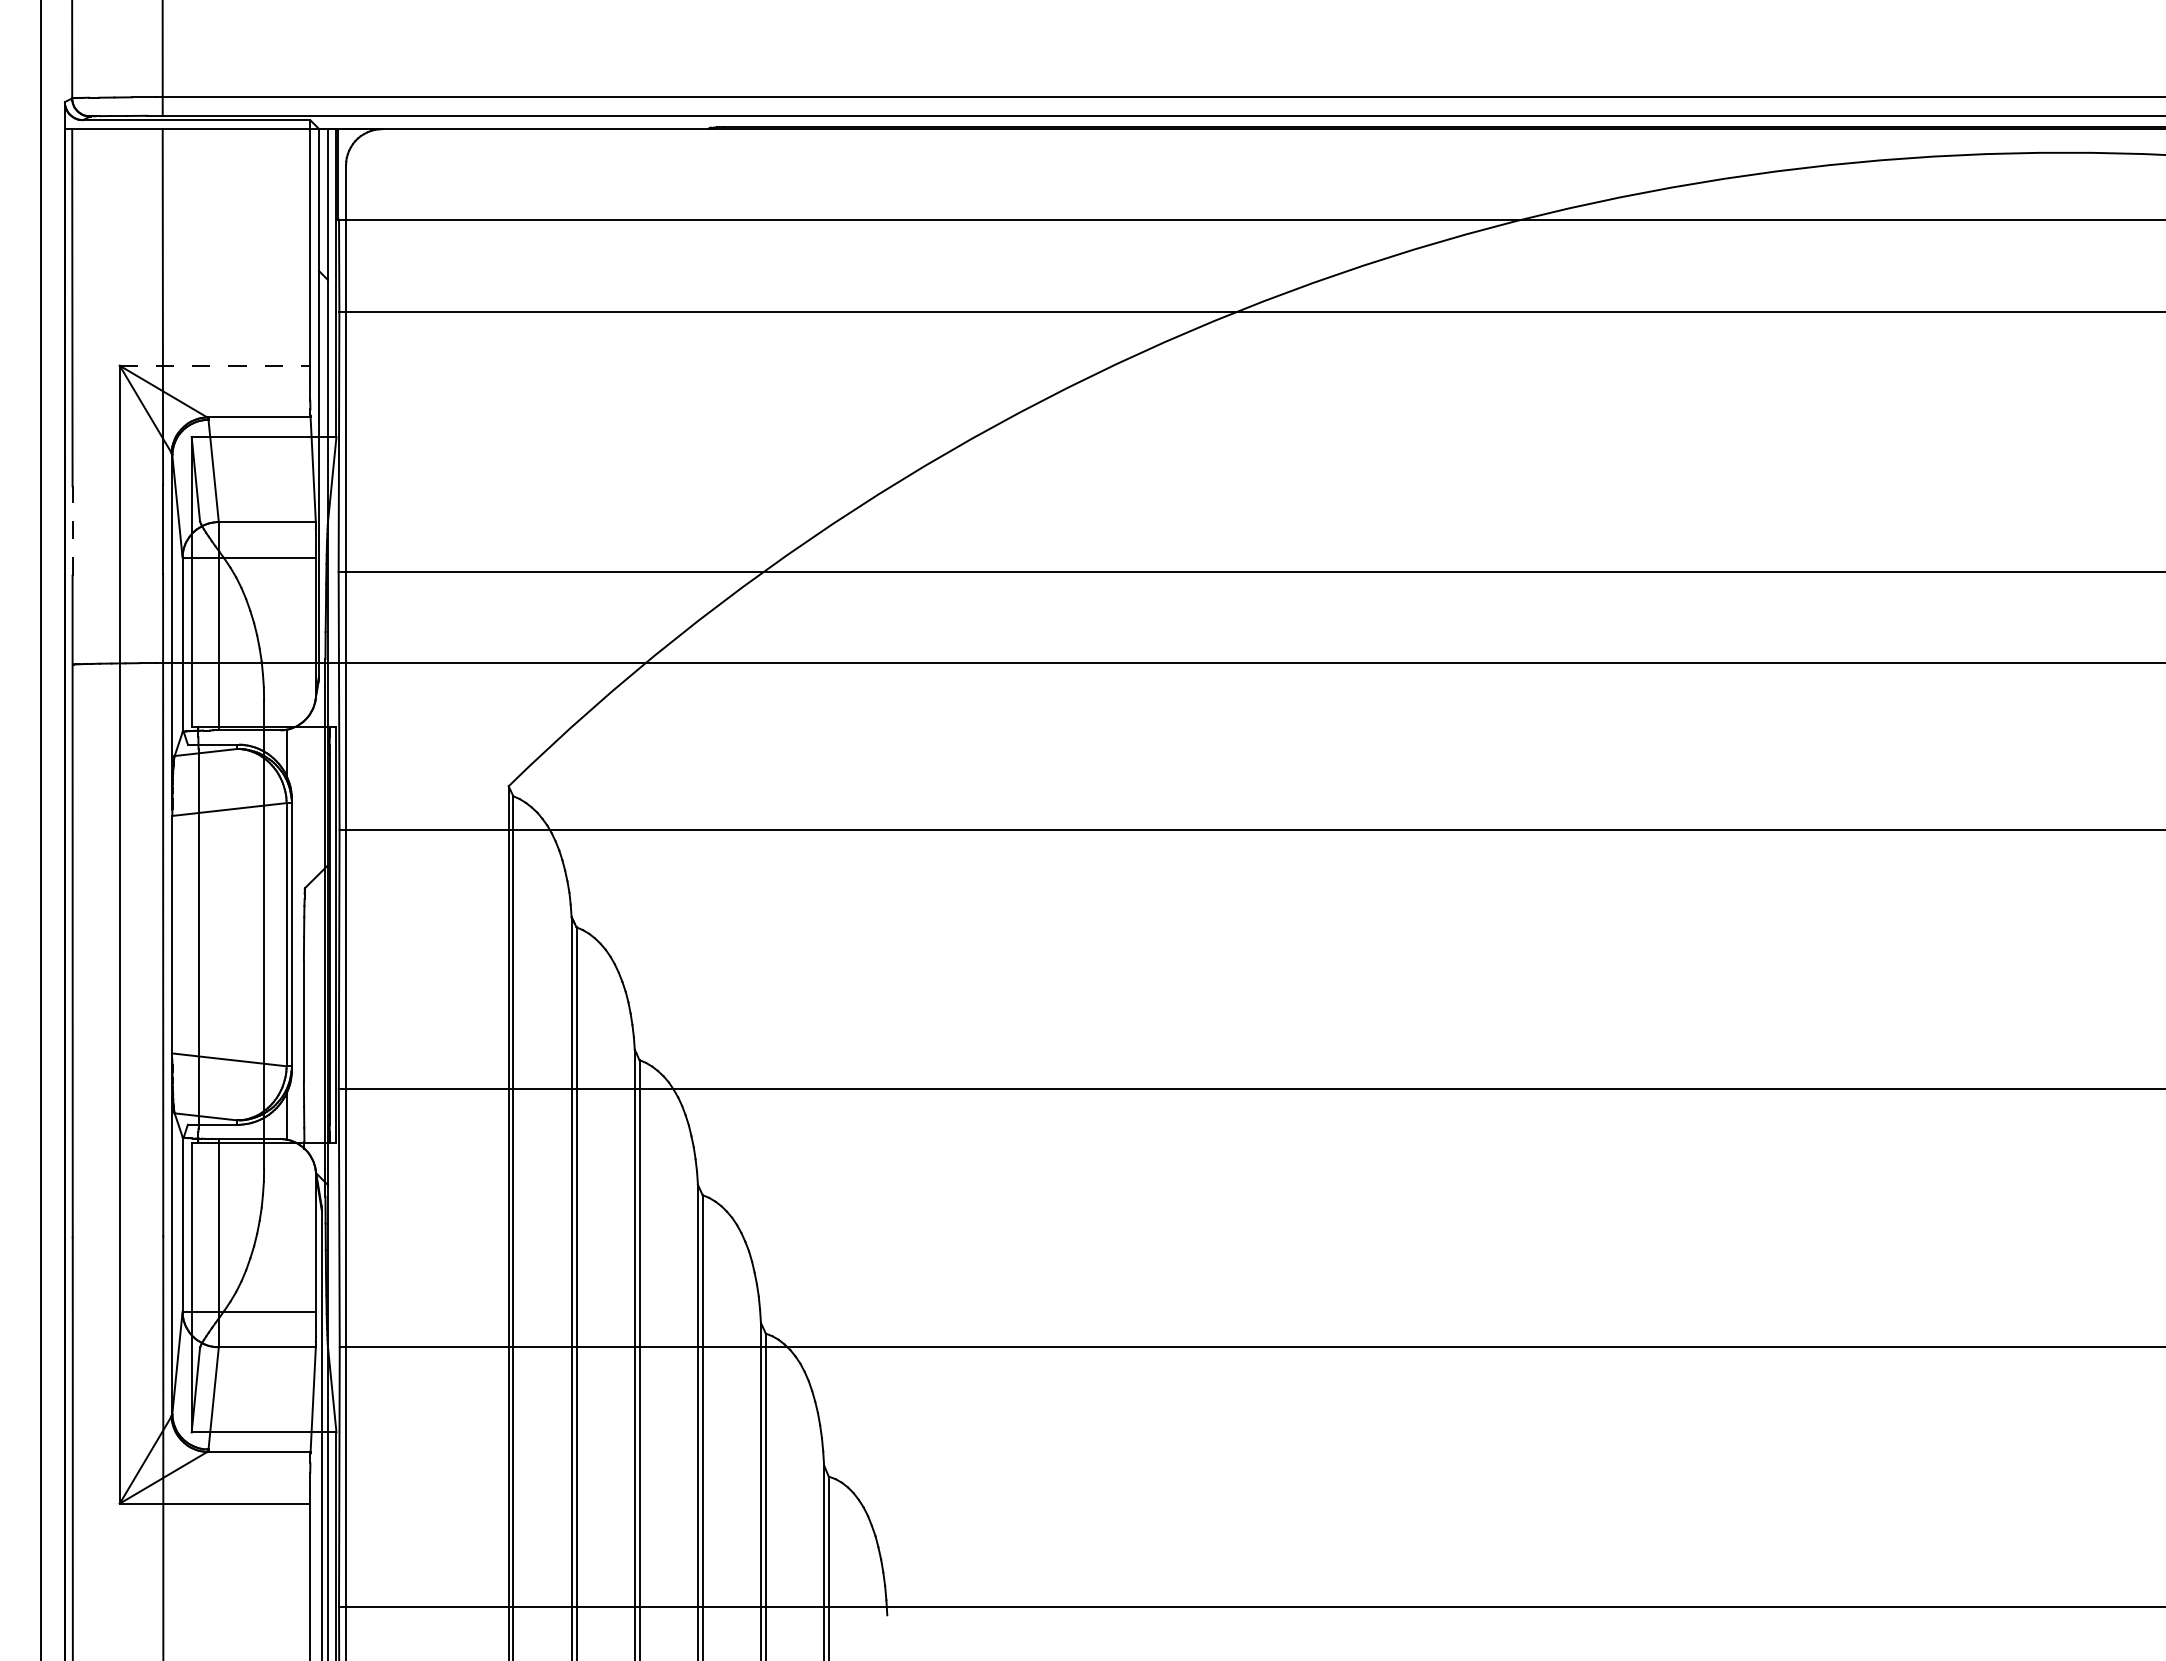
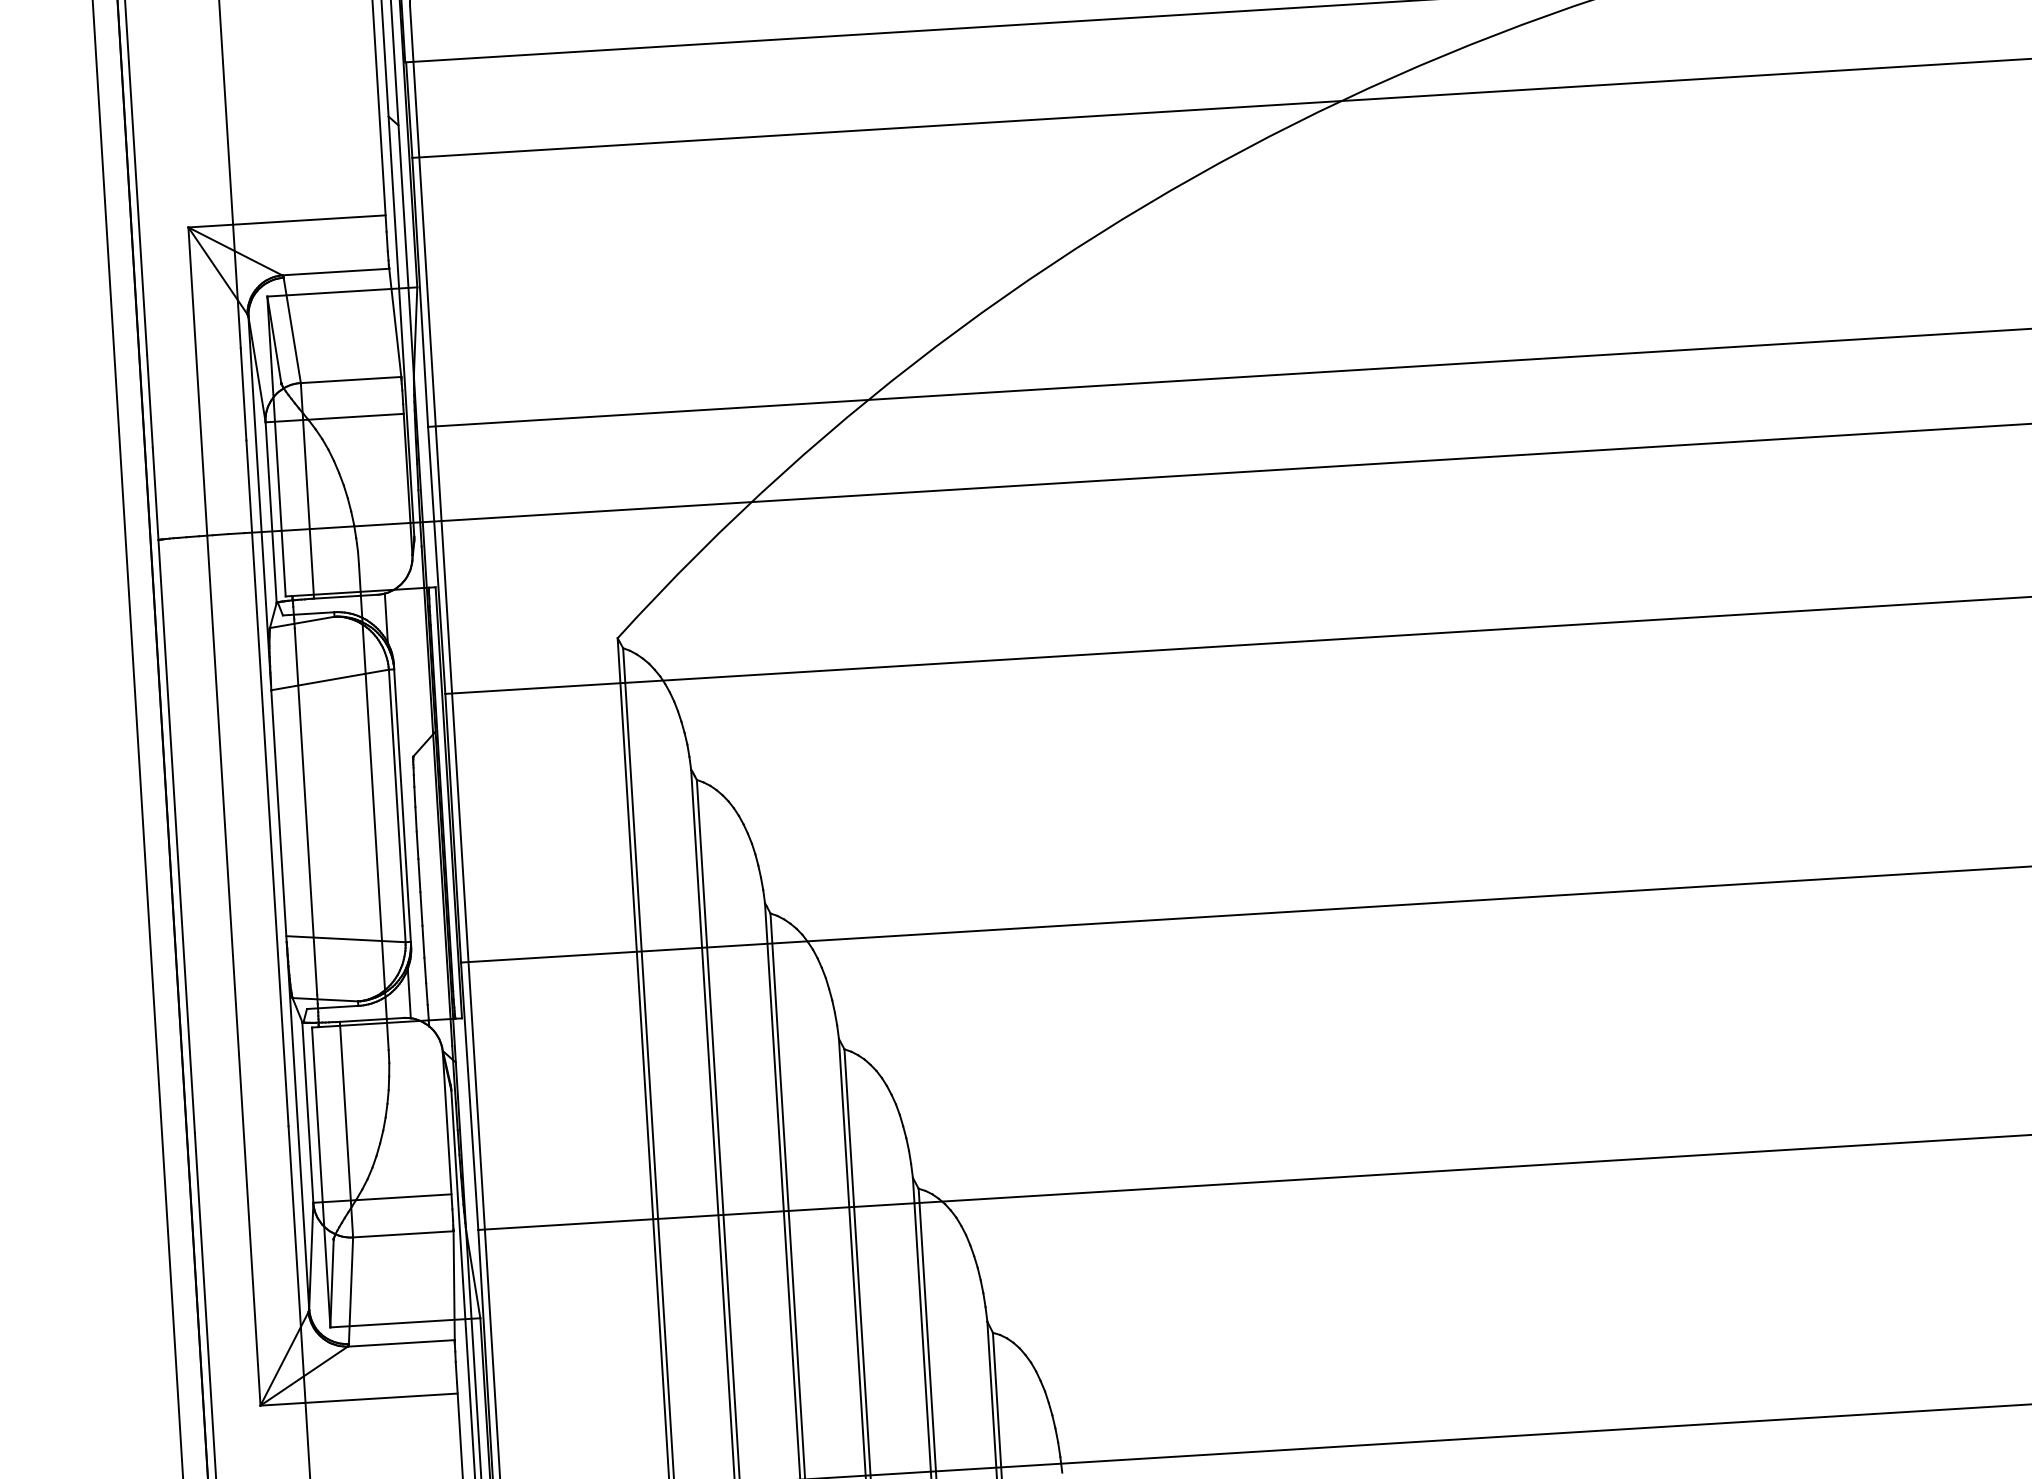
line: (215, 365) -> (287, 221), dashed -> solid
line: (72, 530) -> (149, 400), dashed -> solid

